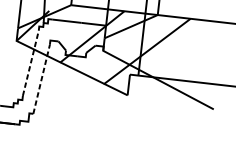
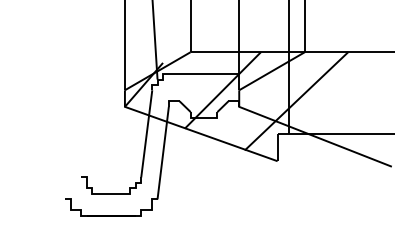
line: (30, 63) -> (146, 133), dashed -> solid
line: (41, 79) -> (163, 153), dashed -> solid

